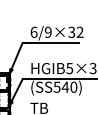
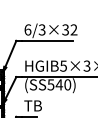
text: (47, 31) -> (41, 29), 6/9×32 -> 6/3×32

